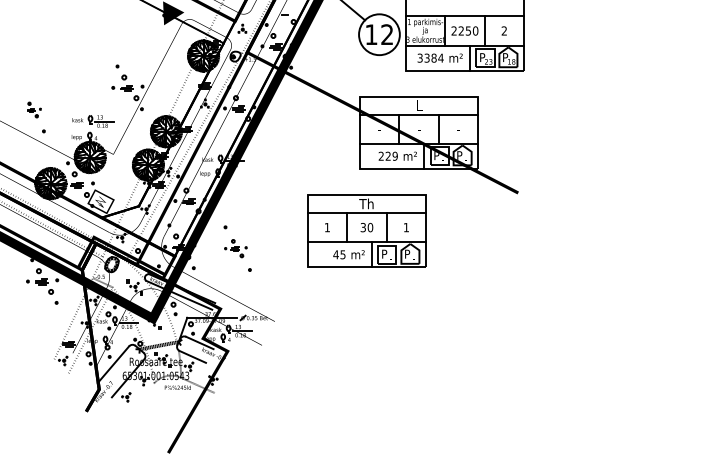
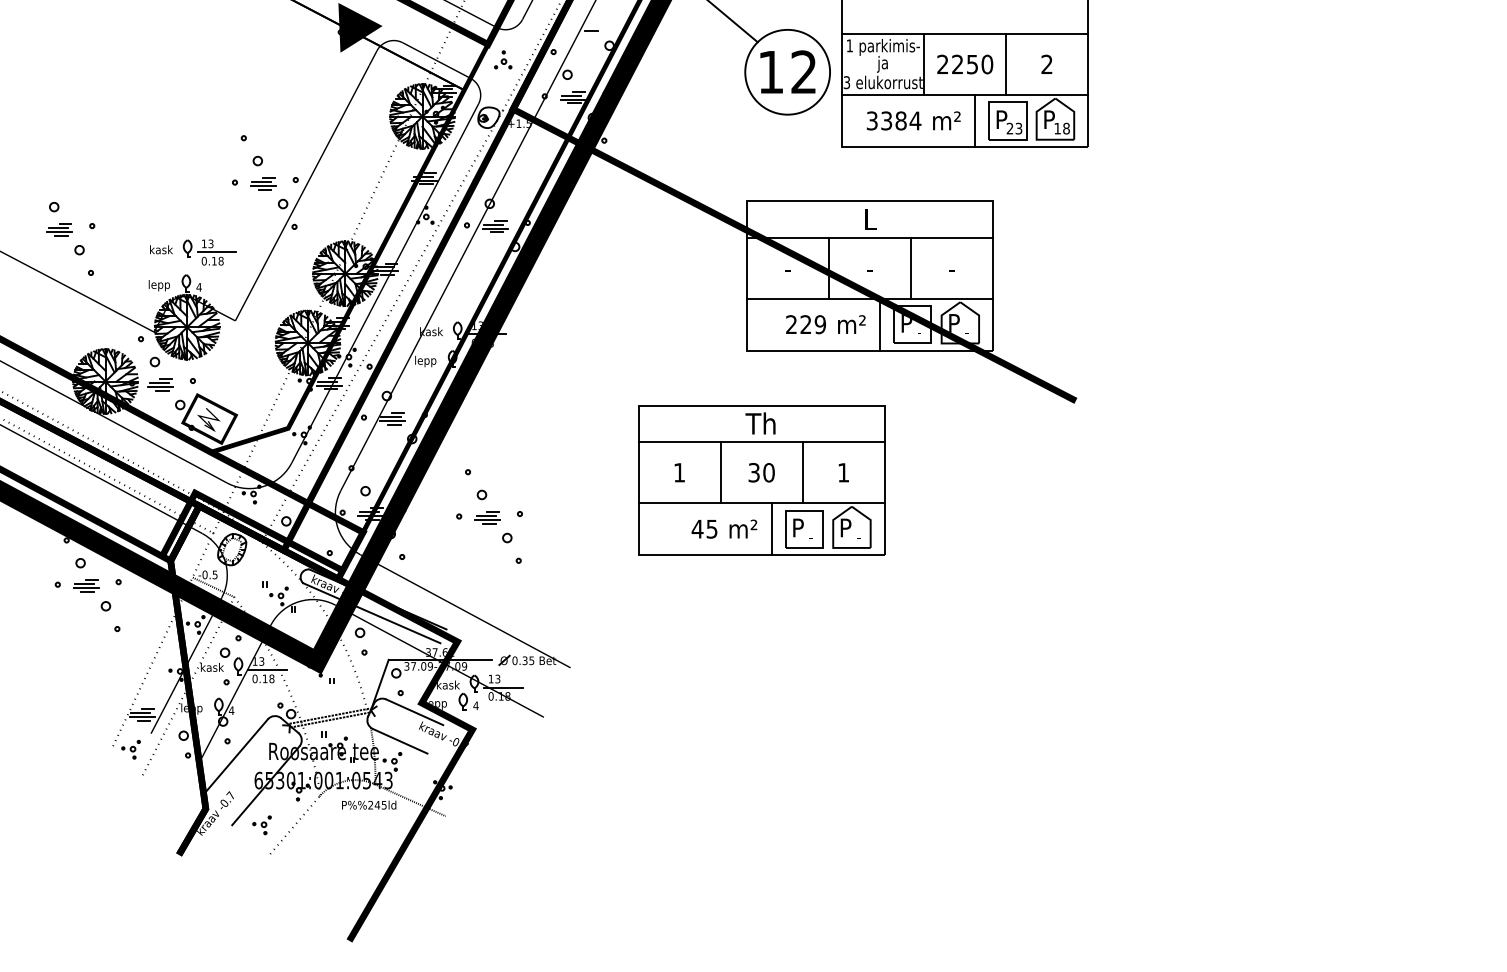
part: (34, 109) -> (71, 227), size x1.67
part: (235, 248) -> (488, 516), size x1.43
line: (141, 397) -> (293, 825), added

